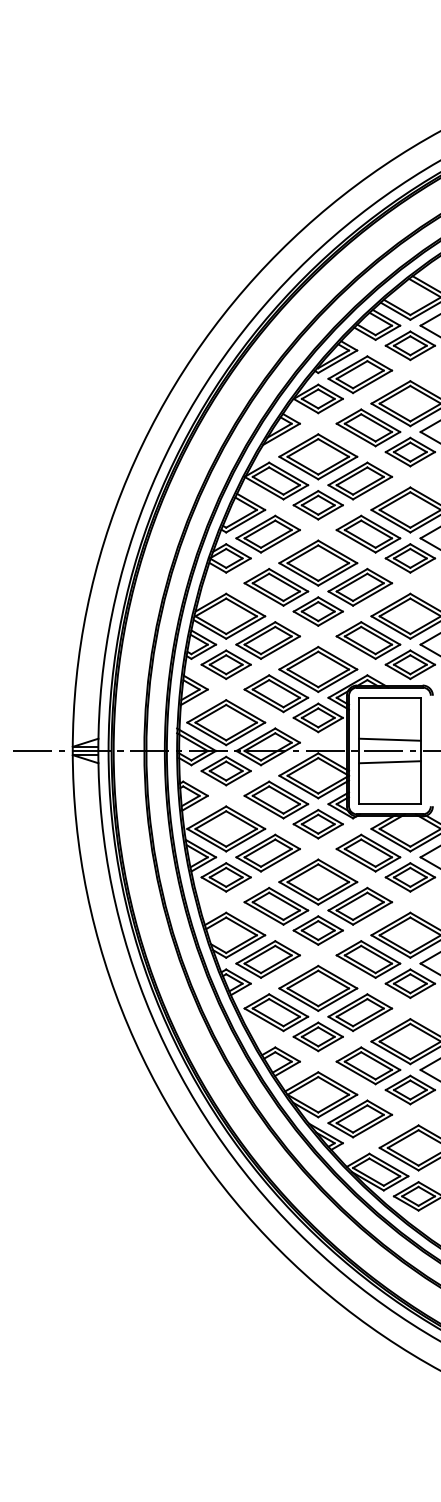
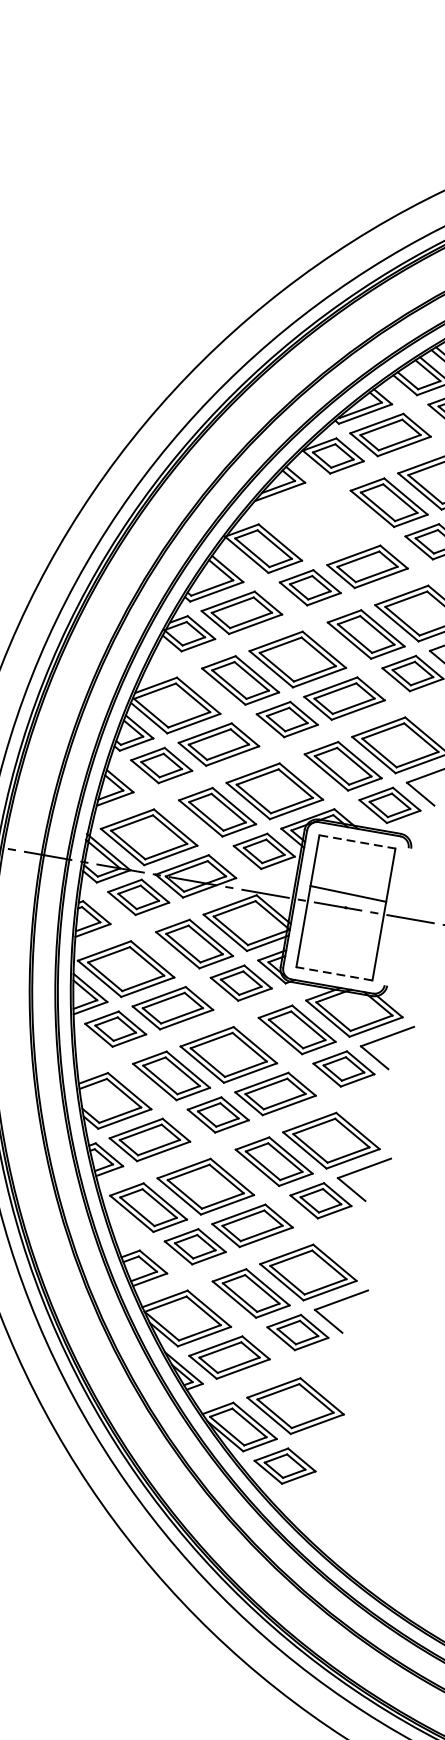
part: (318, 456) -> (321, 527), removed
line: (389, 697) -> (356, 841), solid -> dashed
line: (389, 762) -> (342, 922), removed
line: (389, 804) -> (333, 974), solid -> dashed

